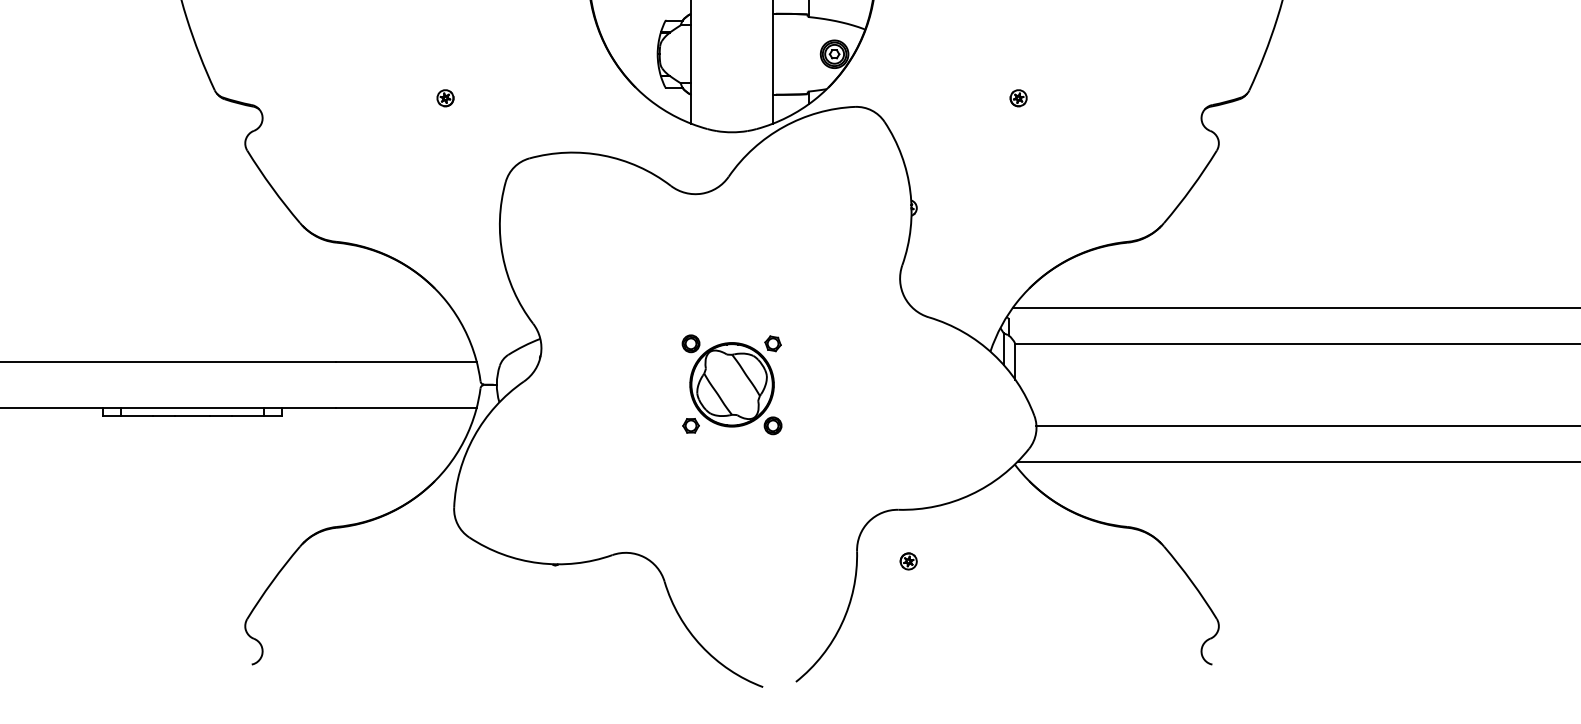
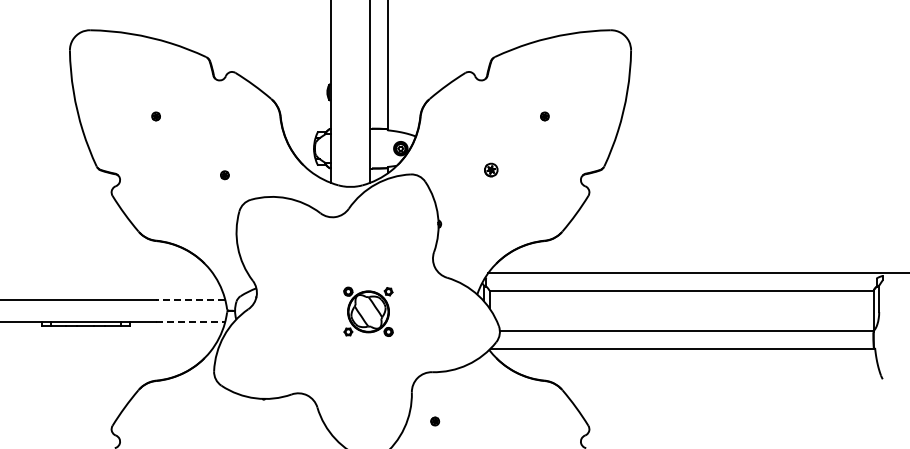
part: (444, 98) -> (224, 175), moved
part: (1017, 98) -> (490, 170), size x1.6
line: (406, 361) -> (190, 299), solid -> dashed
part: (732, 384) -> (368, 311), moved
line: (406, 408) -> (190, 322), solid -> dashed
part: (909, 561) -> (435, 421), moved

